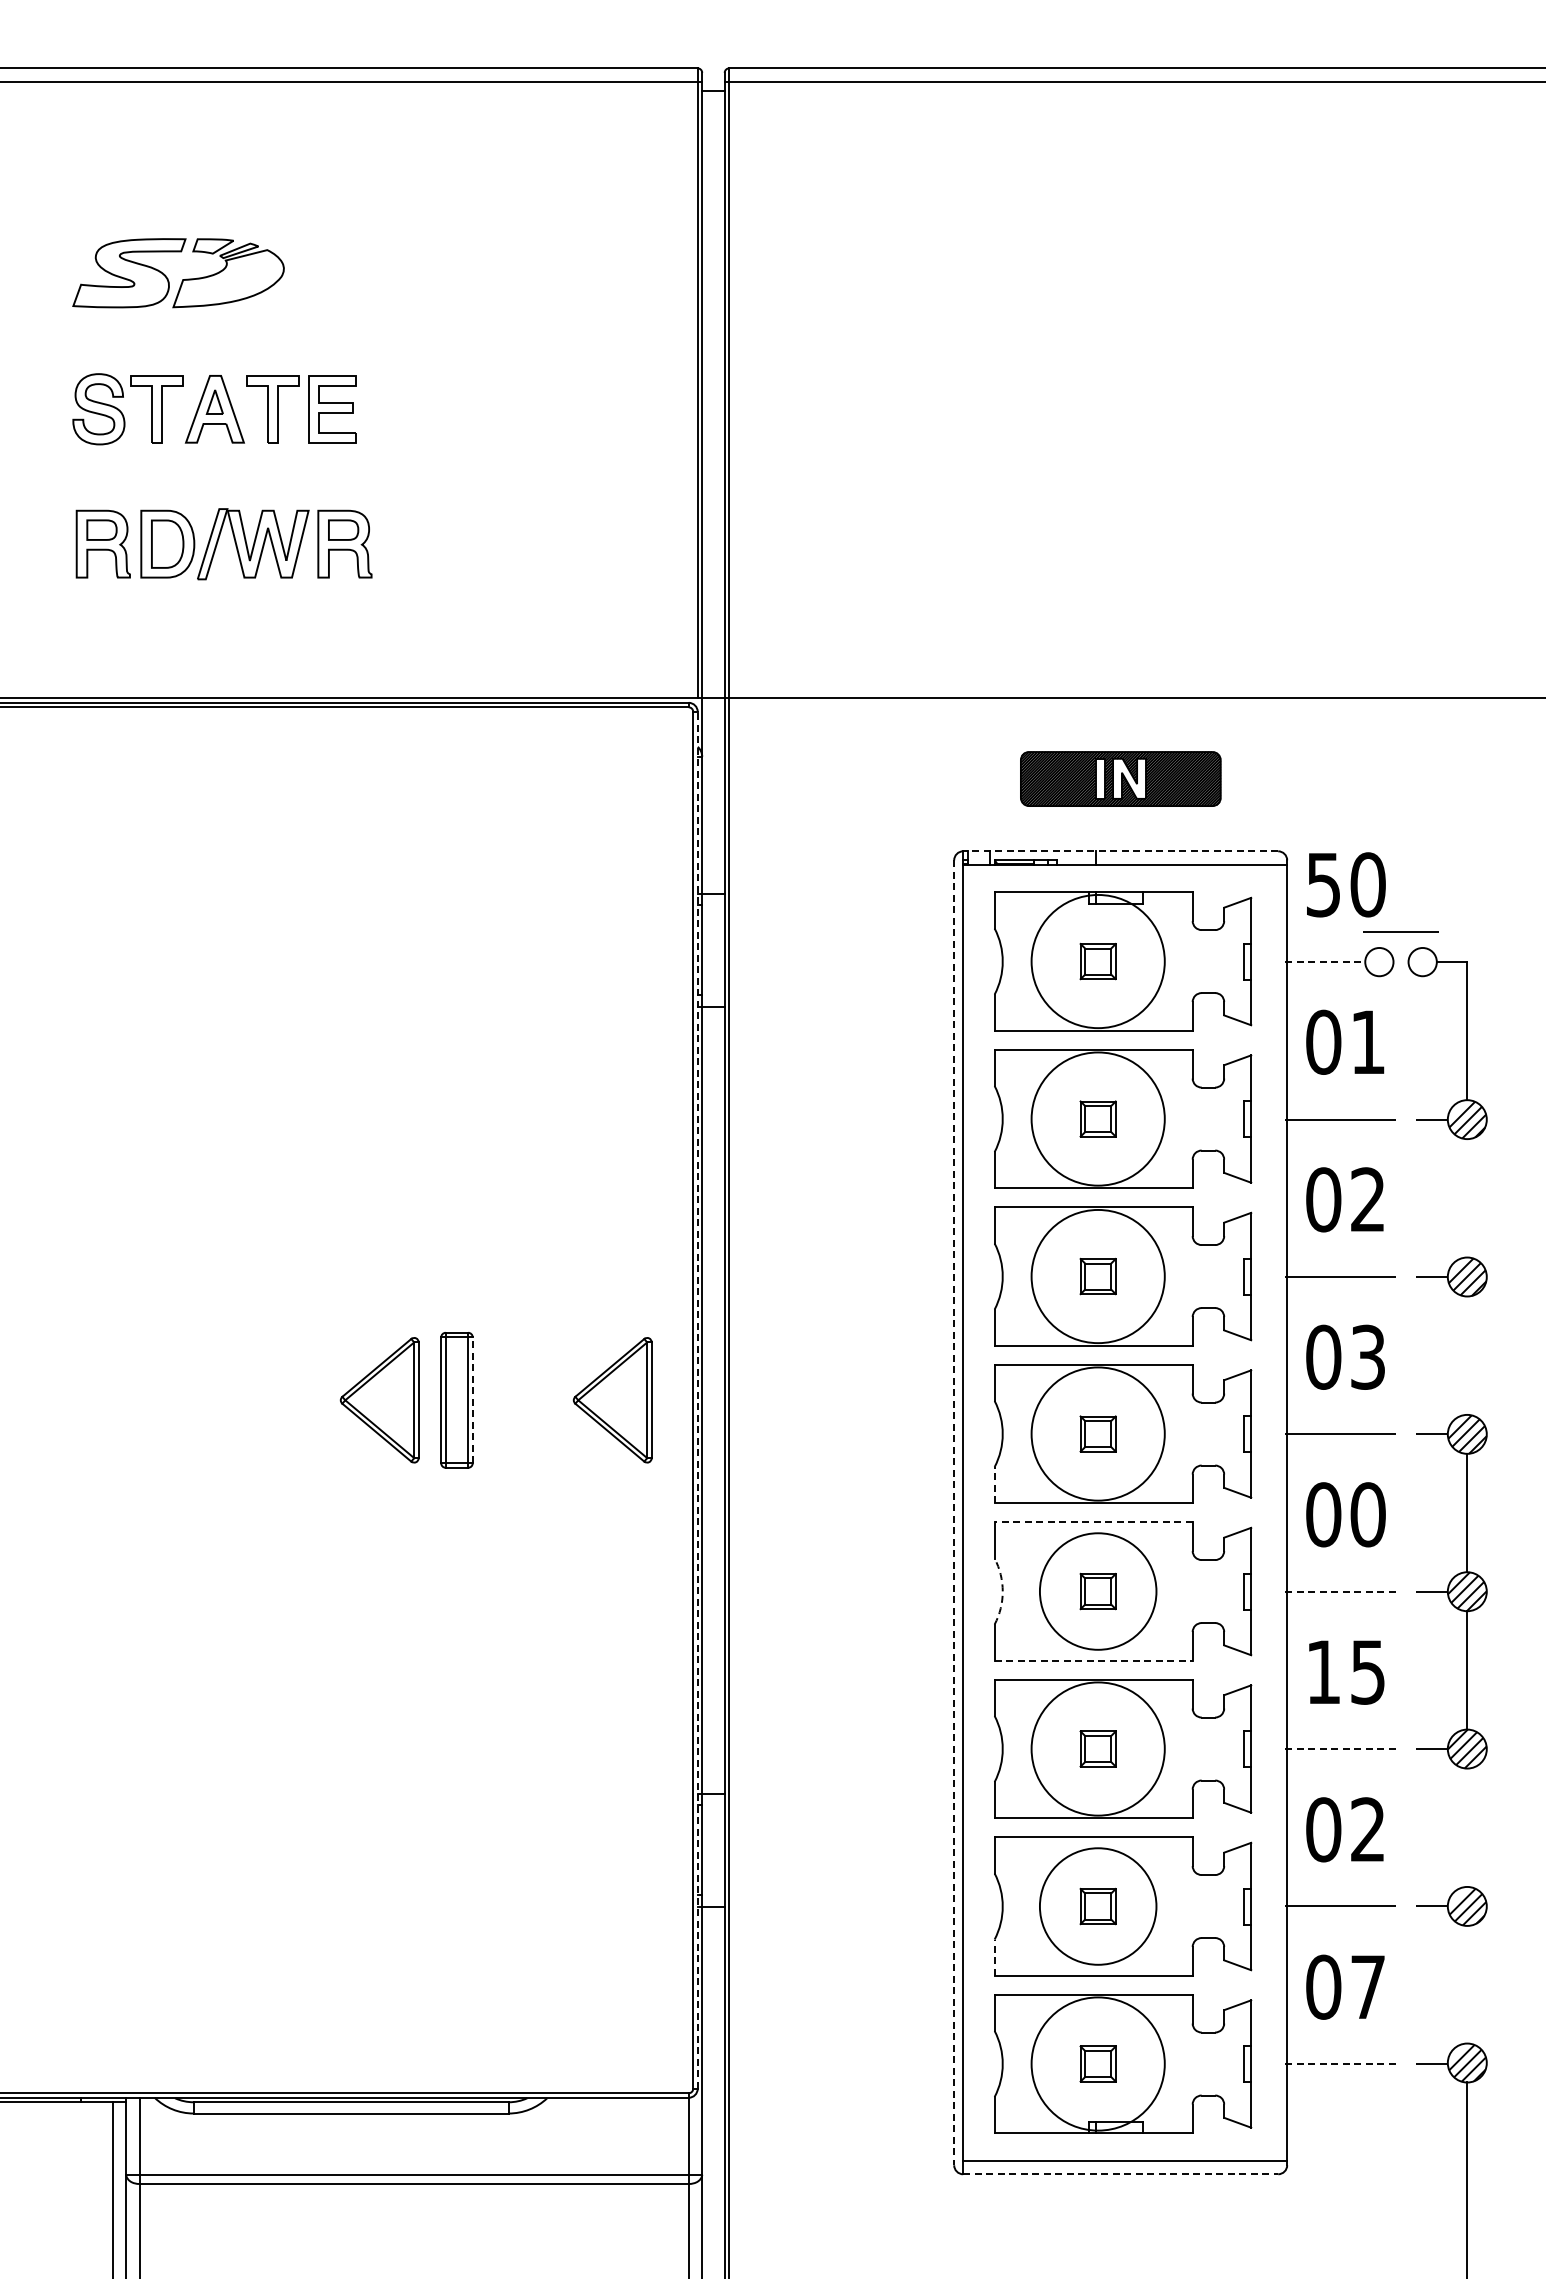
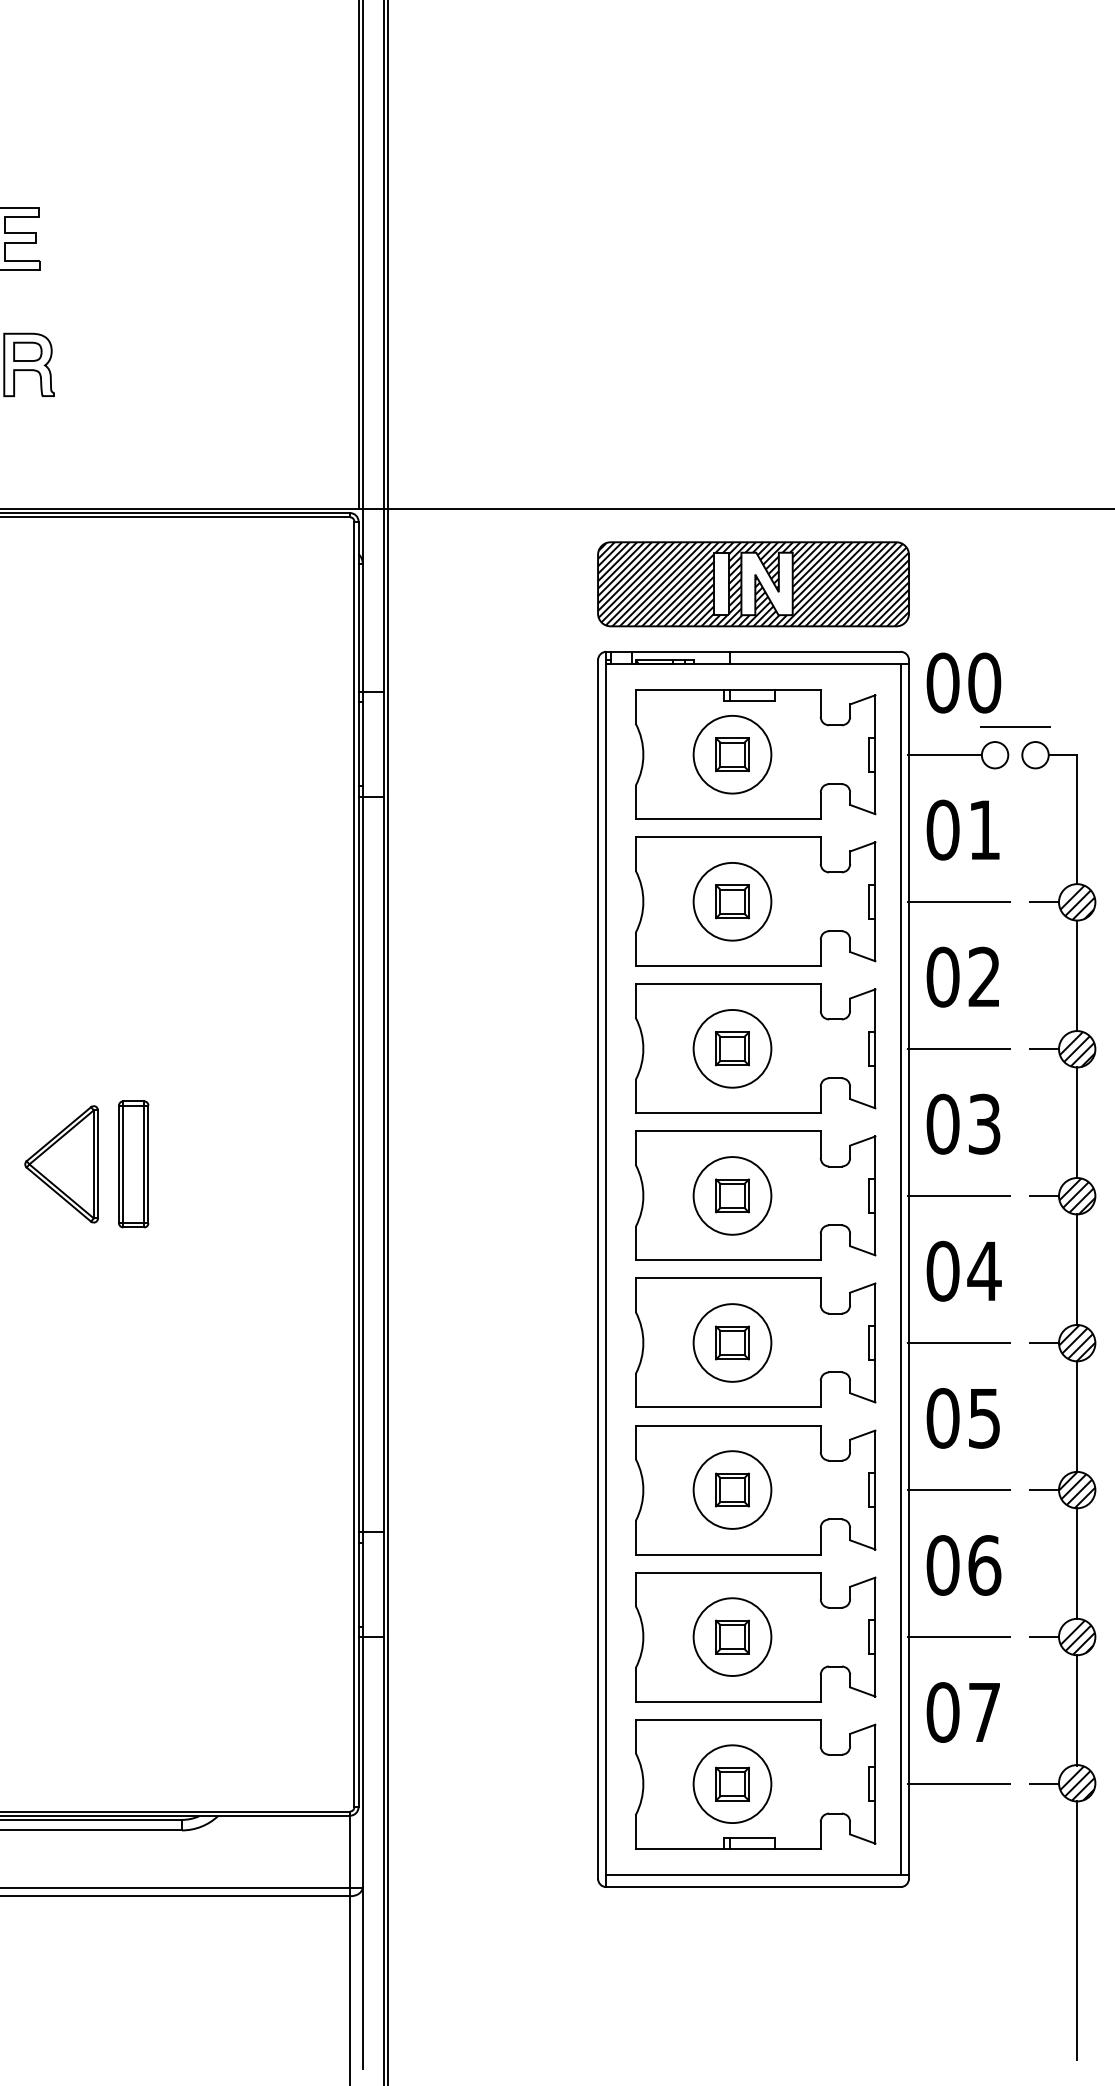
part: (1120, 778) -> (753, 583), size x1.67
line: (1120, 851) -> (753, 651), dashed -> solid
text: (1323, 884) -> (942, 682), 50 -> 00
circle: (1097, 961) -> (731, 754), size x0.62
line: (1325, 962) -> (944, 755), dashed -> solid
circle: (1097, 1118) -> (731, 901), size x0.62
line: (1467, 1198) -> (1077, 975), added
circle: (1097, 1276) -> (731, 1048), size x0.62
line: (1467, 1355) -> (1077, 1122), added
line: (697, 1399) -> (358, 1163), dashed -> solid
line: (472, 1400) -> (148, 1164), dashed -> solid
part: (612, 1400) -> (278, 1164), removed
circle: (1097, 1433) -> (731, 1195), size x0.62
line: (994, 1484) -> (635, 1243), dashed -> solid
line: (1278, 1512) -> (900, 1269), added
line: (954, 1513) -> (598, 1270), dashed -> solid
text: (1367, 1514) -> (983, 1271), 00 -> 04
line: (1093, 1522) -> (728, 1278), dashed -> solid
arc: (1002, 1591) -> (643, 1342), dashed -> solid
circle: (1097, 1591) -> (731, 1342), size x0.71
line: (1341, 1591) -> (959, 1342), dashed -> solid
line: (1093, 1660) -> (728, 1407), dashed -> solid
text: (1323, 1671) -> (942, 1417), 15 -> 05
circle: (1097, 1748) -> (731, 1489), size x0.62
line: (1341, 1749) -> (959, 1490), dashed -> solid
line: (1467, 1827) -> (1077, 1563), added
text: (1368, 1829) -> (984, 1565), 02 -> 06
circle: (1097, 1906) -> (731, 1637), size x0.71
line: (994, 1957) -> (635, 1684), dashed -> solid
line: (1467, 1984) -> (1077, 1709), added
circle: (1097, 2063) -> (731, 1783), size x0.62
line: (1341, 2063) -> (959, 1783), dashed -> solid
line: (1121, 2174) -> (754, 1887), dashed -> solid

